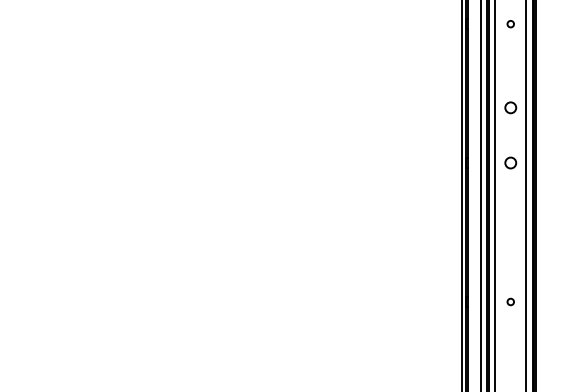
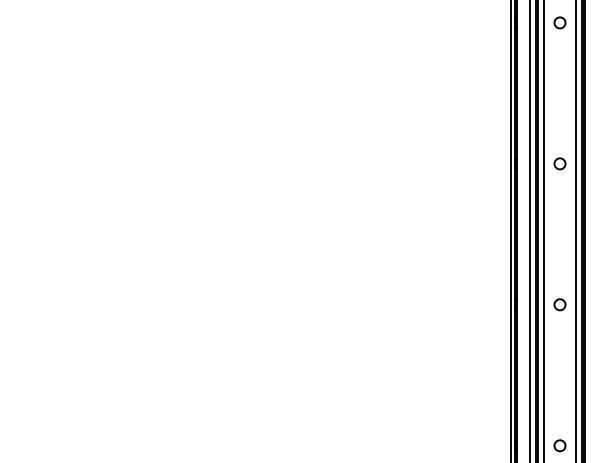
circle: (510, 23) -> (559, 22), size x1.67
circle: (510, 107) -> (559, 107), removed
circle: (510, 301) -> (559, 304), size x1.67

